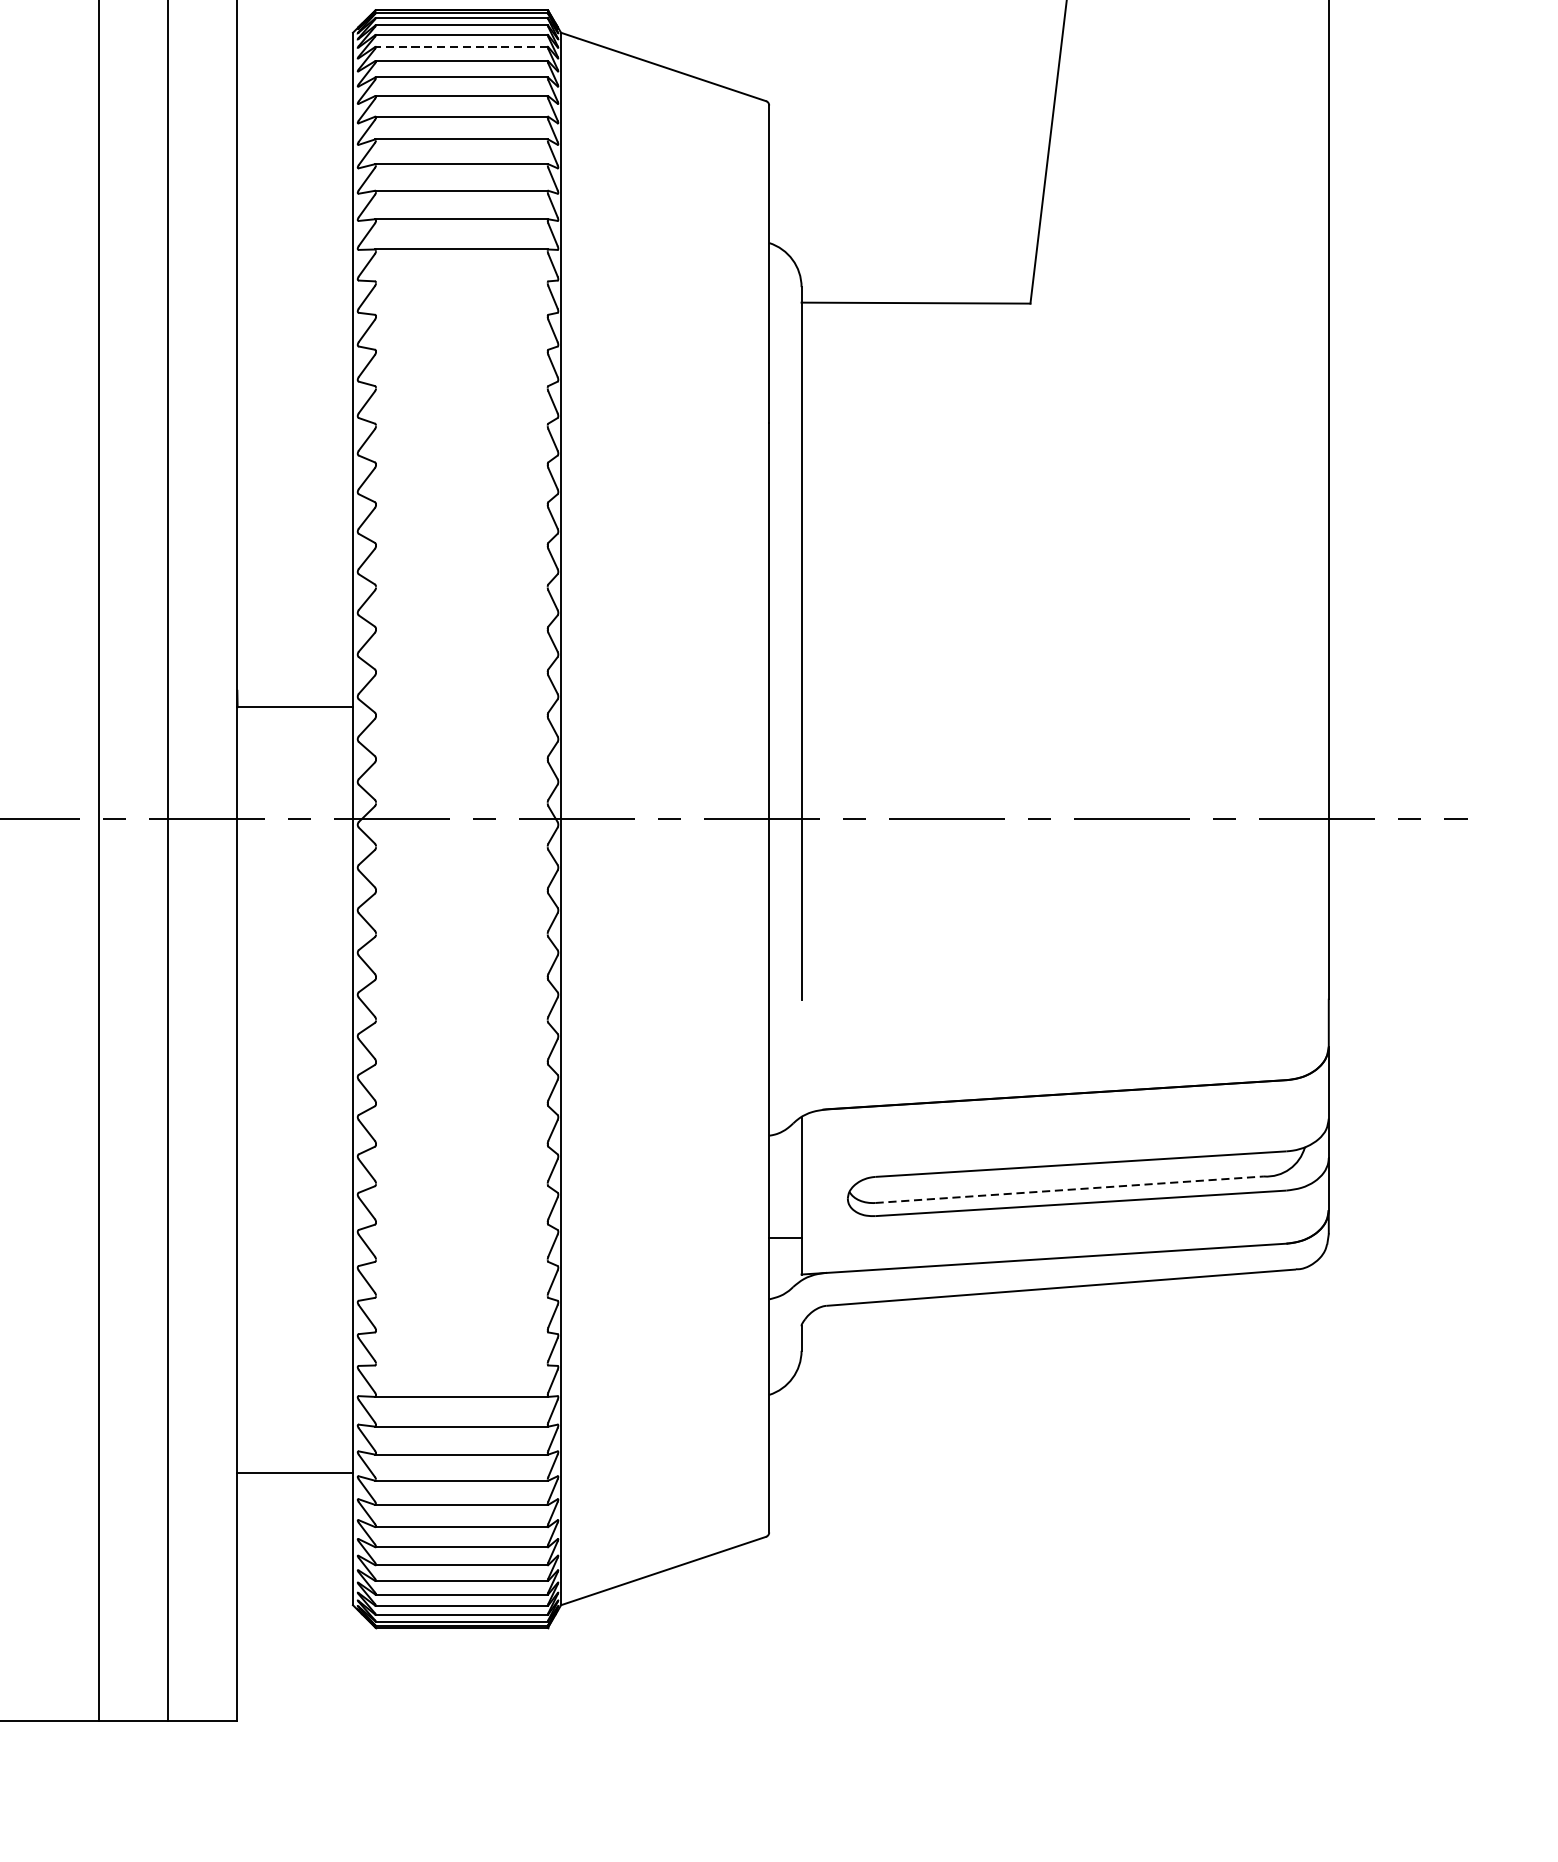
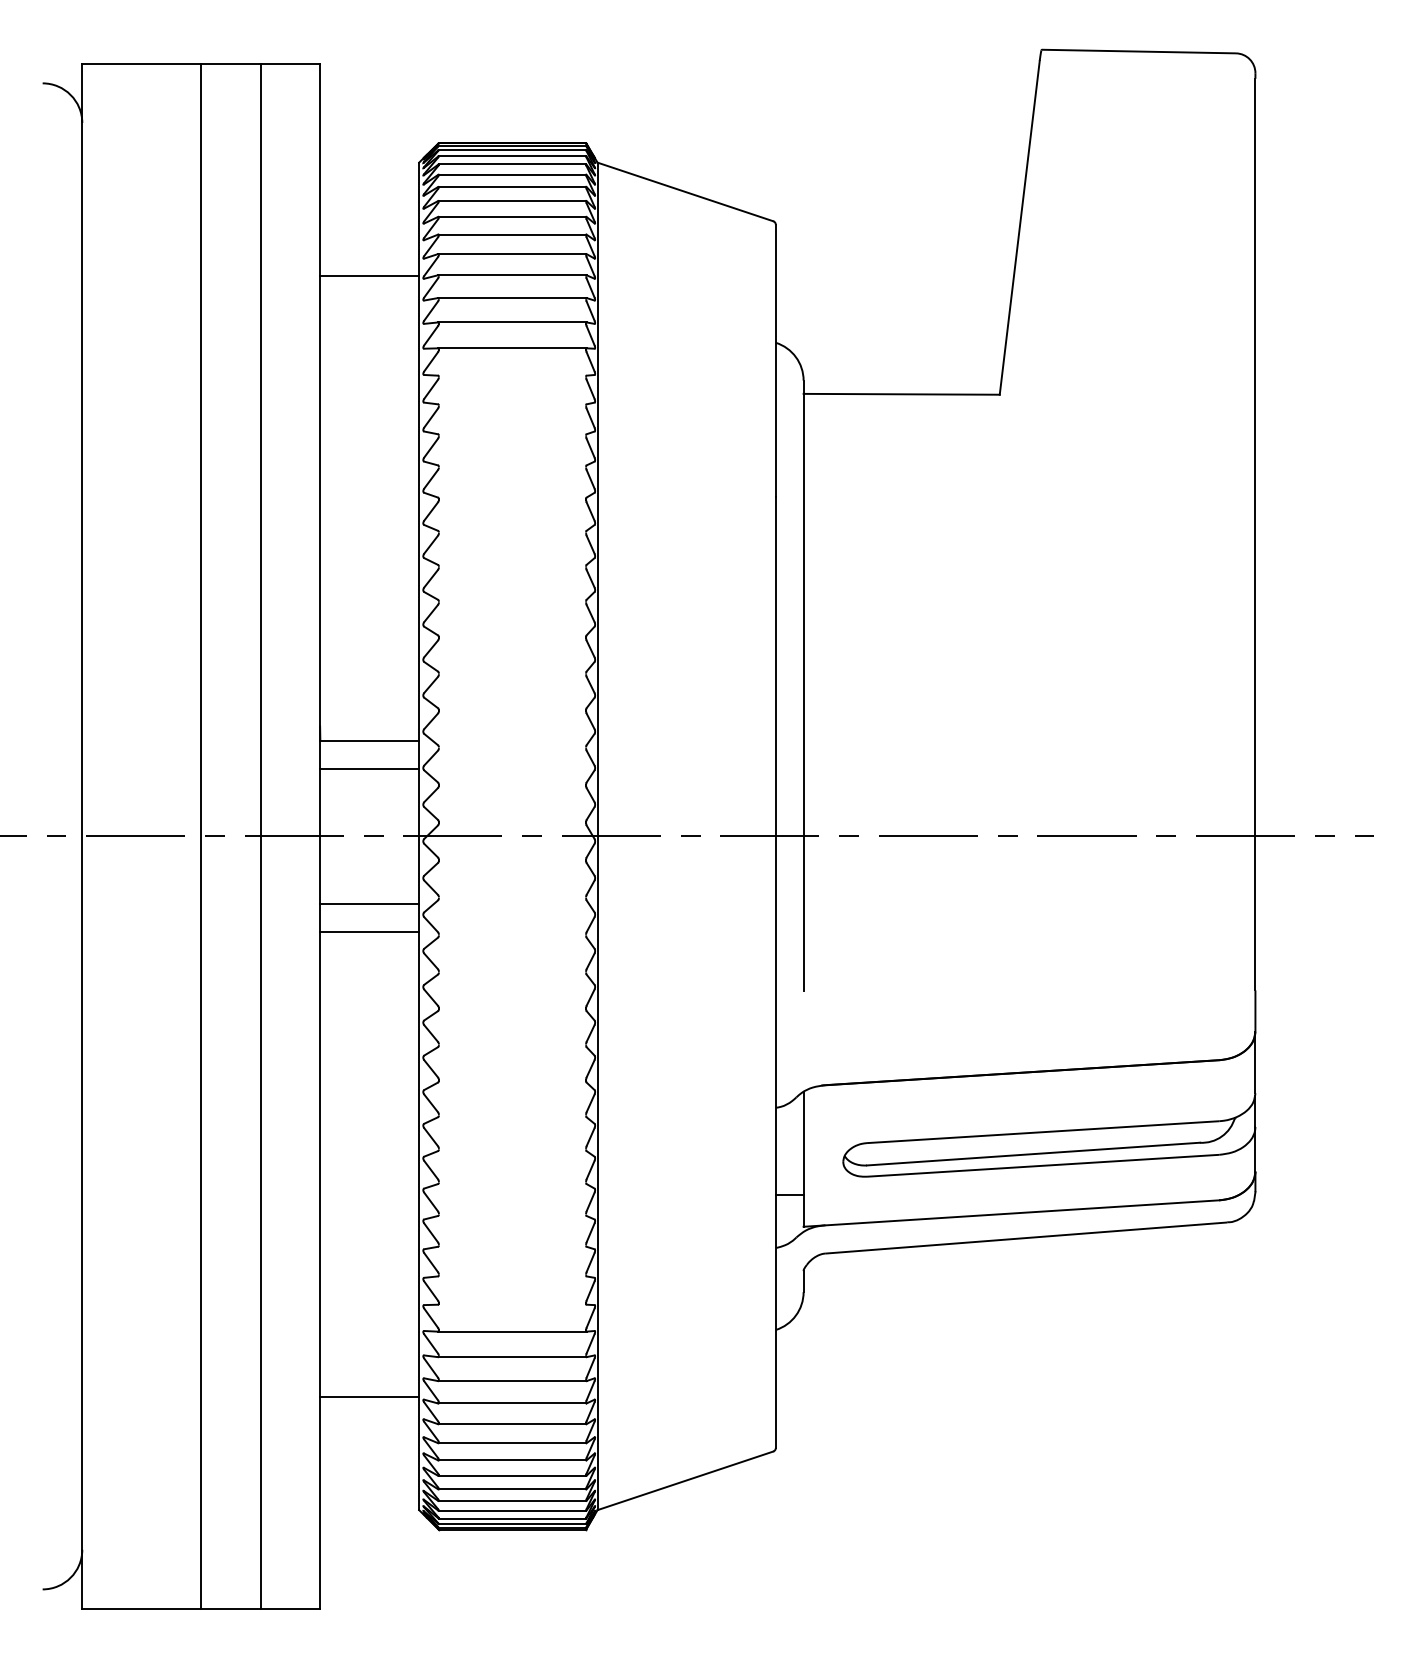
line: (461, 46) -> (512, 174), dashed -> solid
line: (294, 164) -> (369, 275), added
line: (294, 740) -> (369, 769), added
line: (294, 897) -> (369, 903), added
line: (294, 931) -> (369, 932), added
line: (1069, 1190) -> (1033, 1154), dashed -> solid

